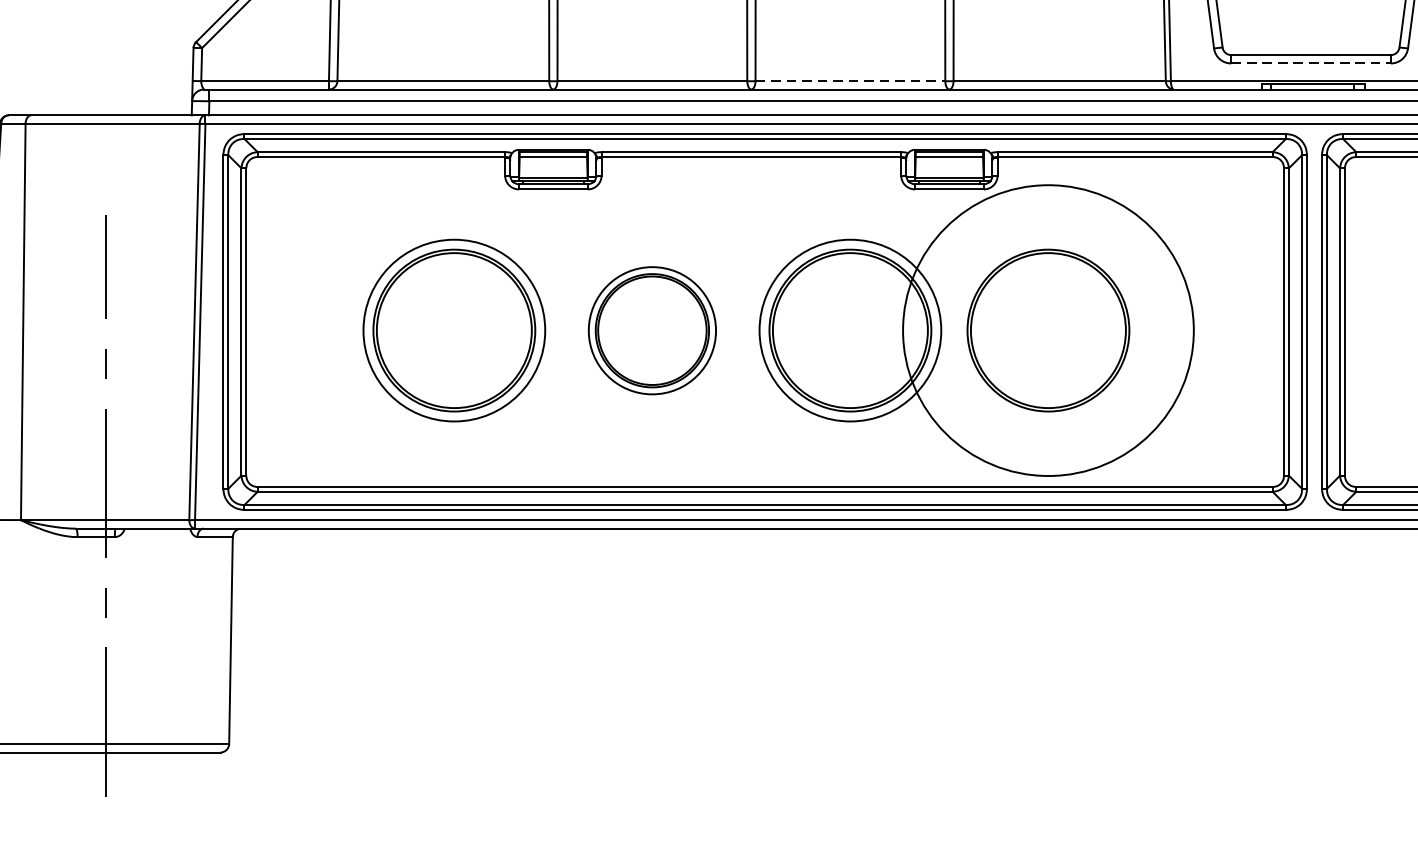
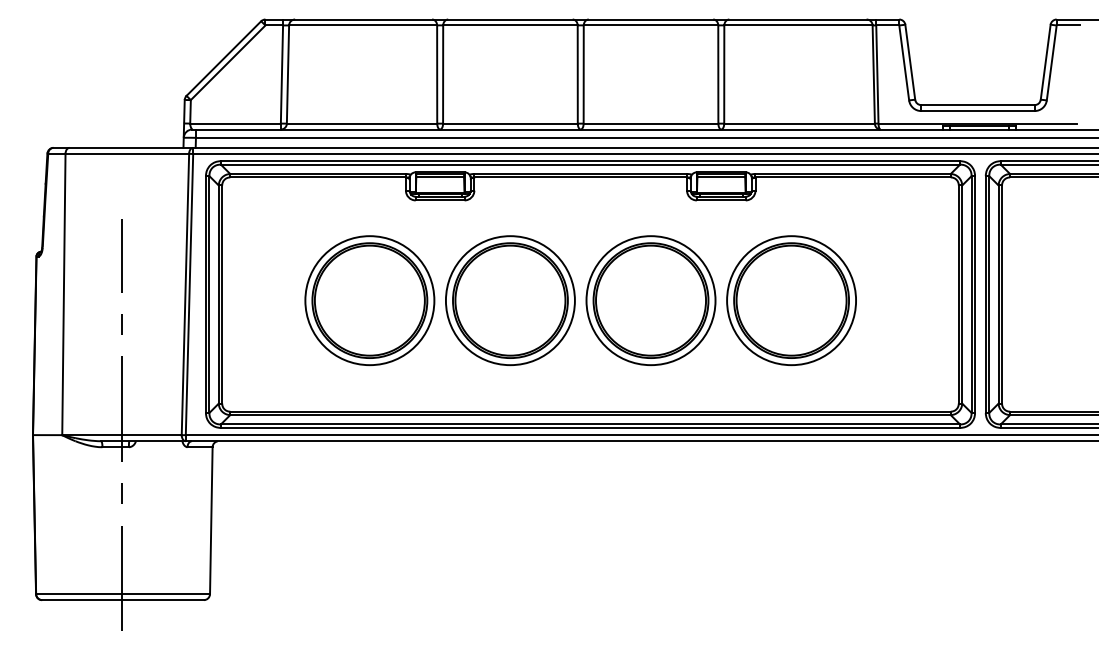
line: (1310, 64) -> (977, 111), dashed -> solid
line: (851, 81) -> (651, 123), dashed -> solid
part: (652, 330) -> (510, 300), size x1.43
circle: (1048, 330) -> (791, 300), size x0.62

